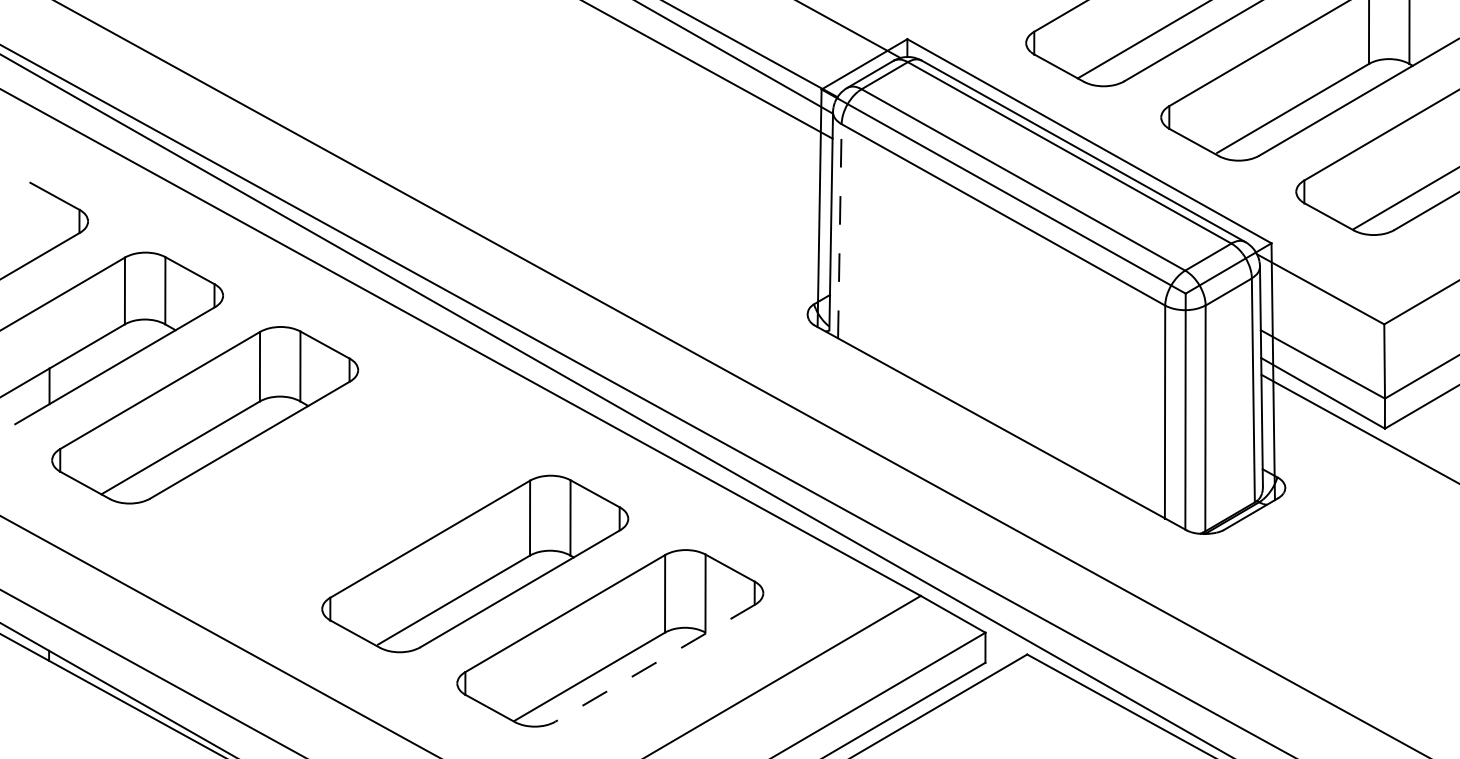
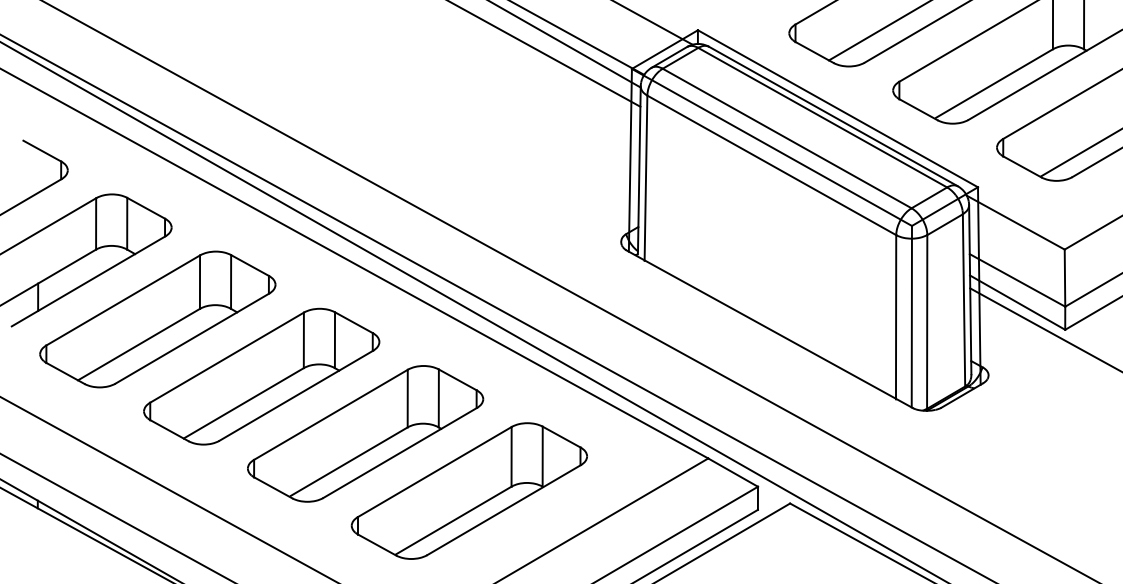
line: (840, 231) -> (646, 178), dashed -> solid
part: (339, 489) -> (261, 376), added
line: (654, 663) -> (503, 510), dashed -> solid

